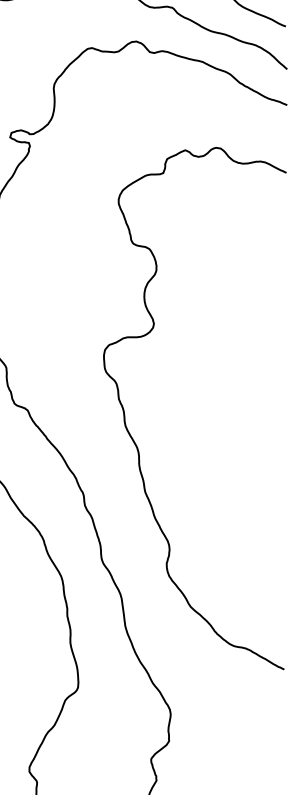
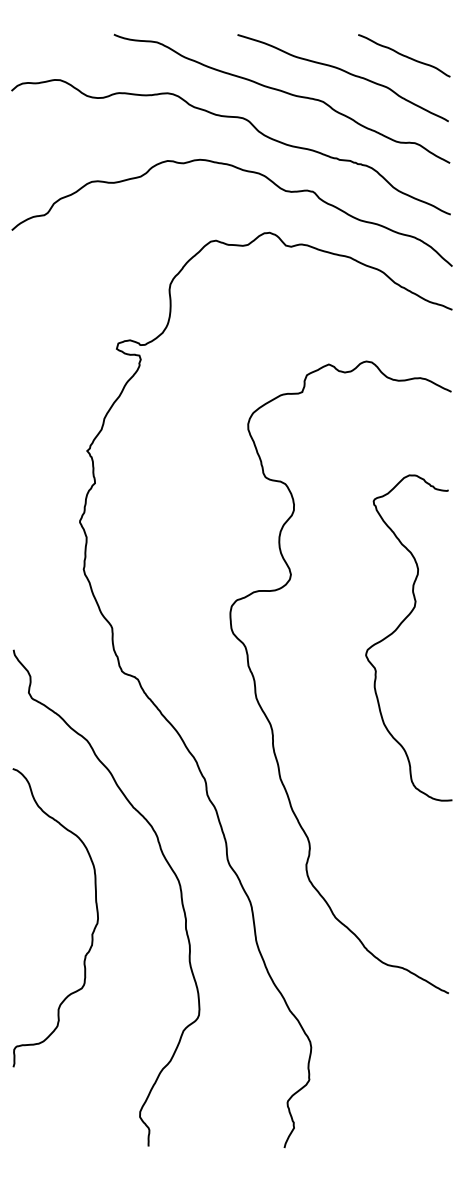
curve: (243, 367) -> (399, 627), added

